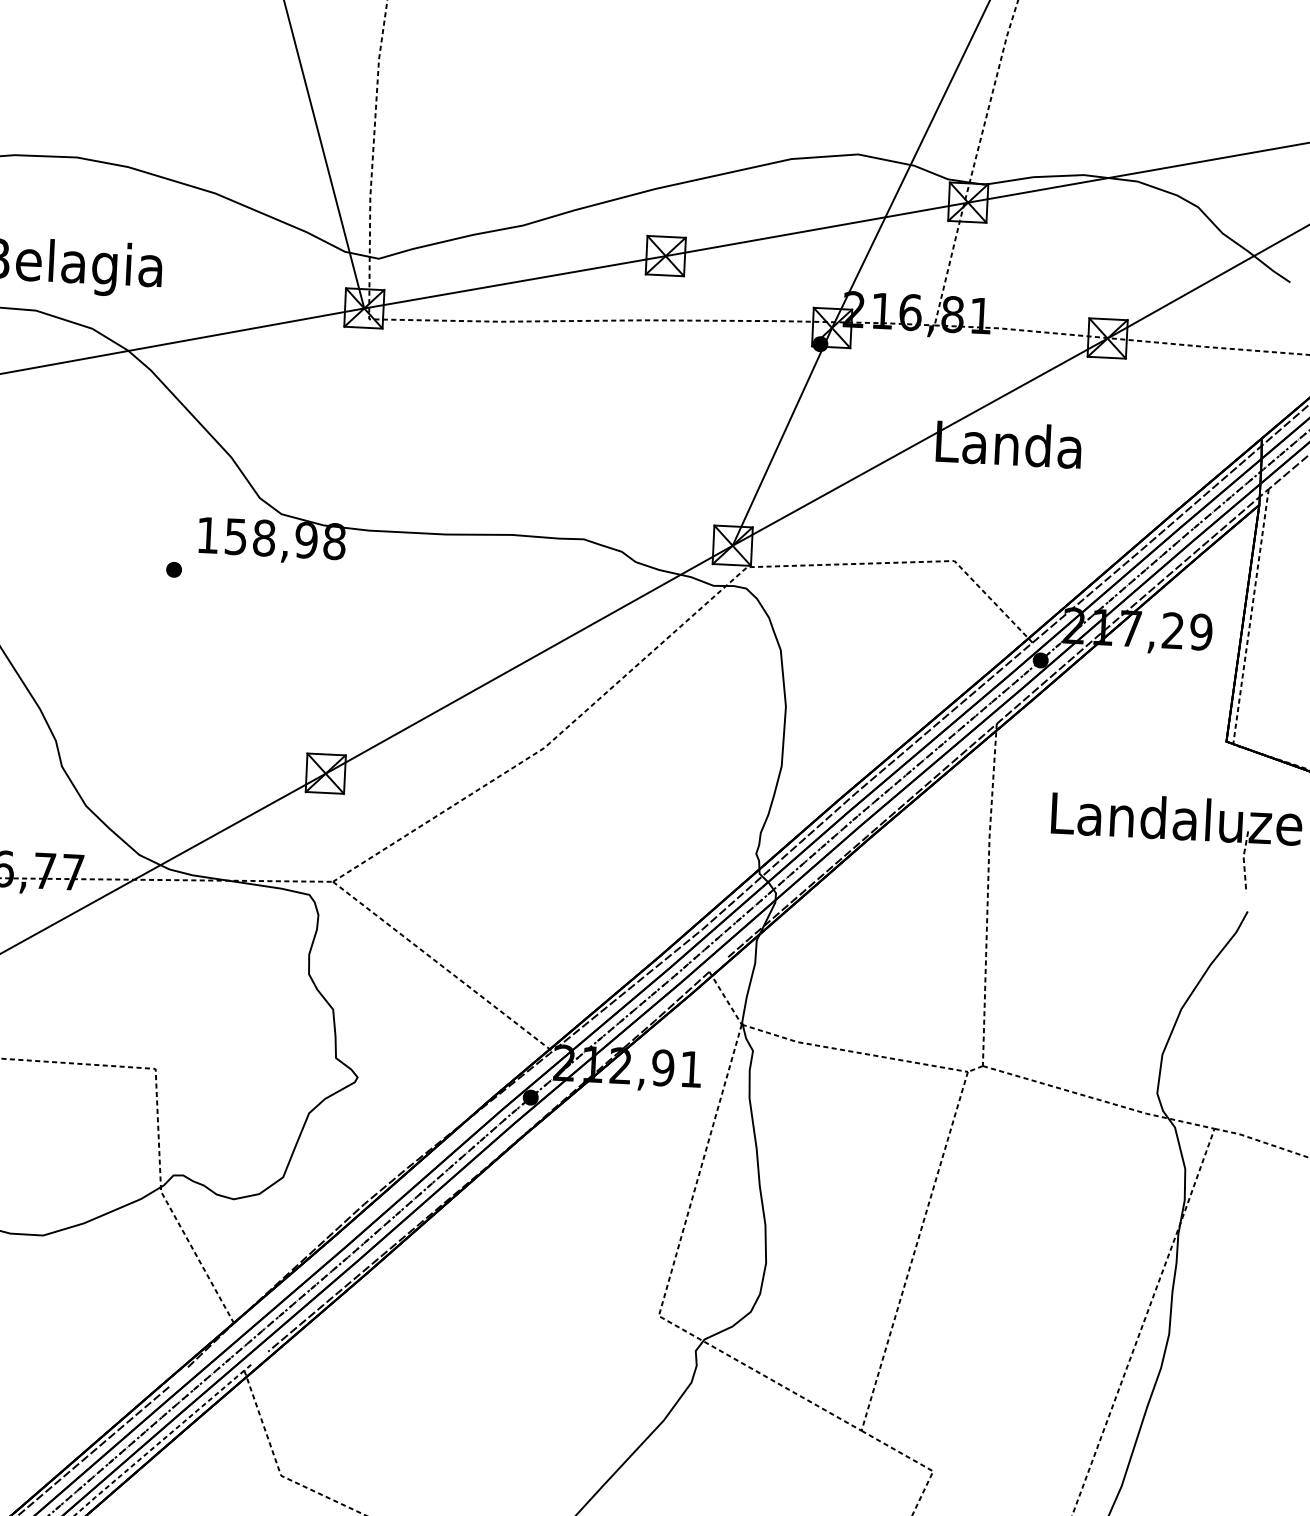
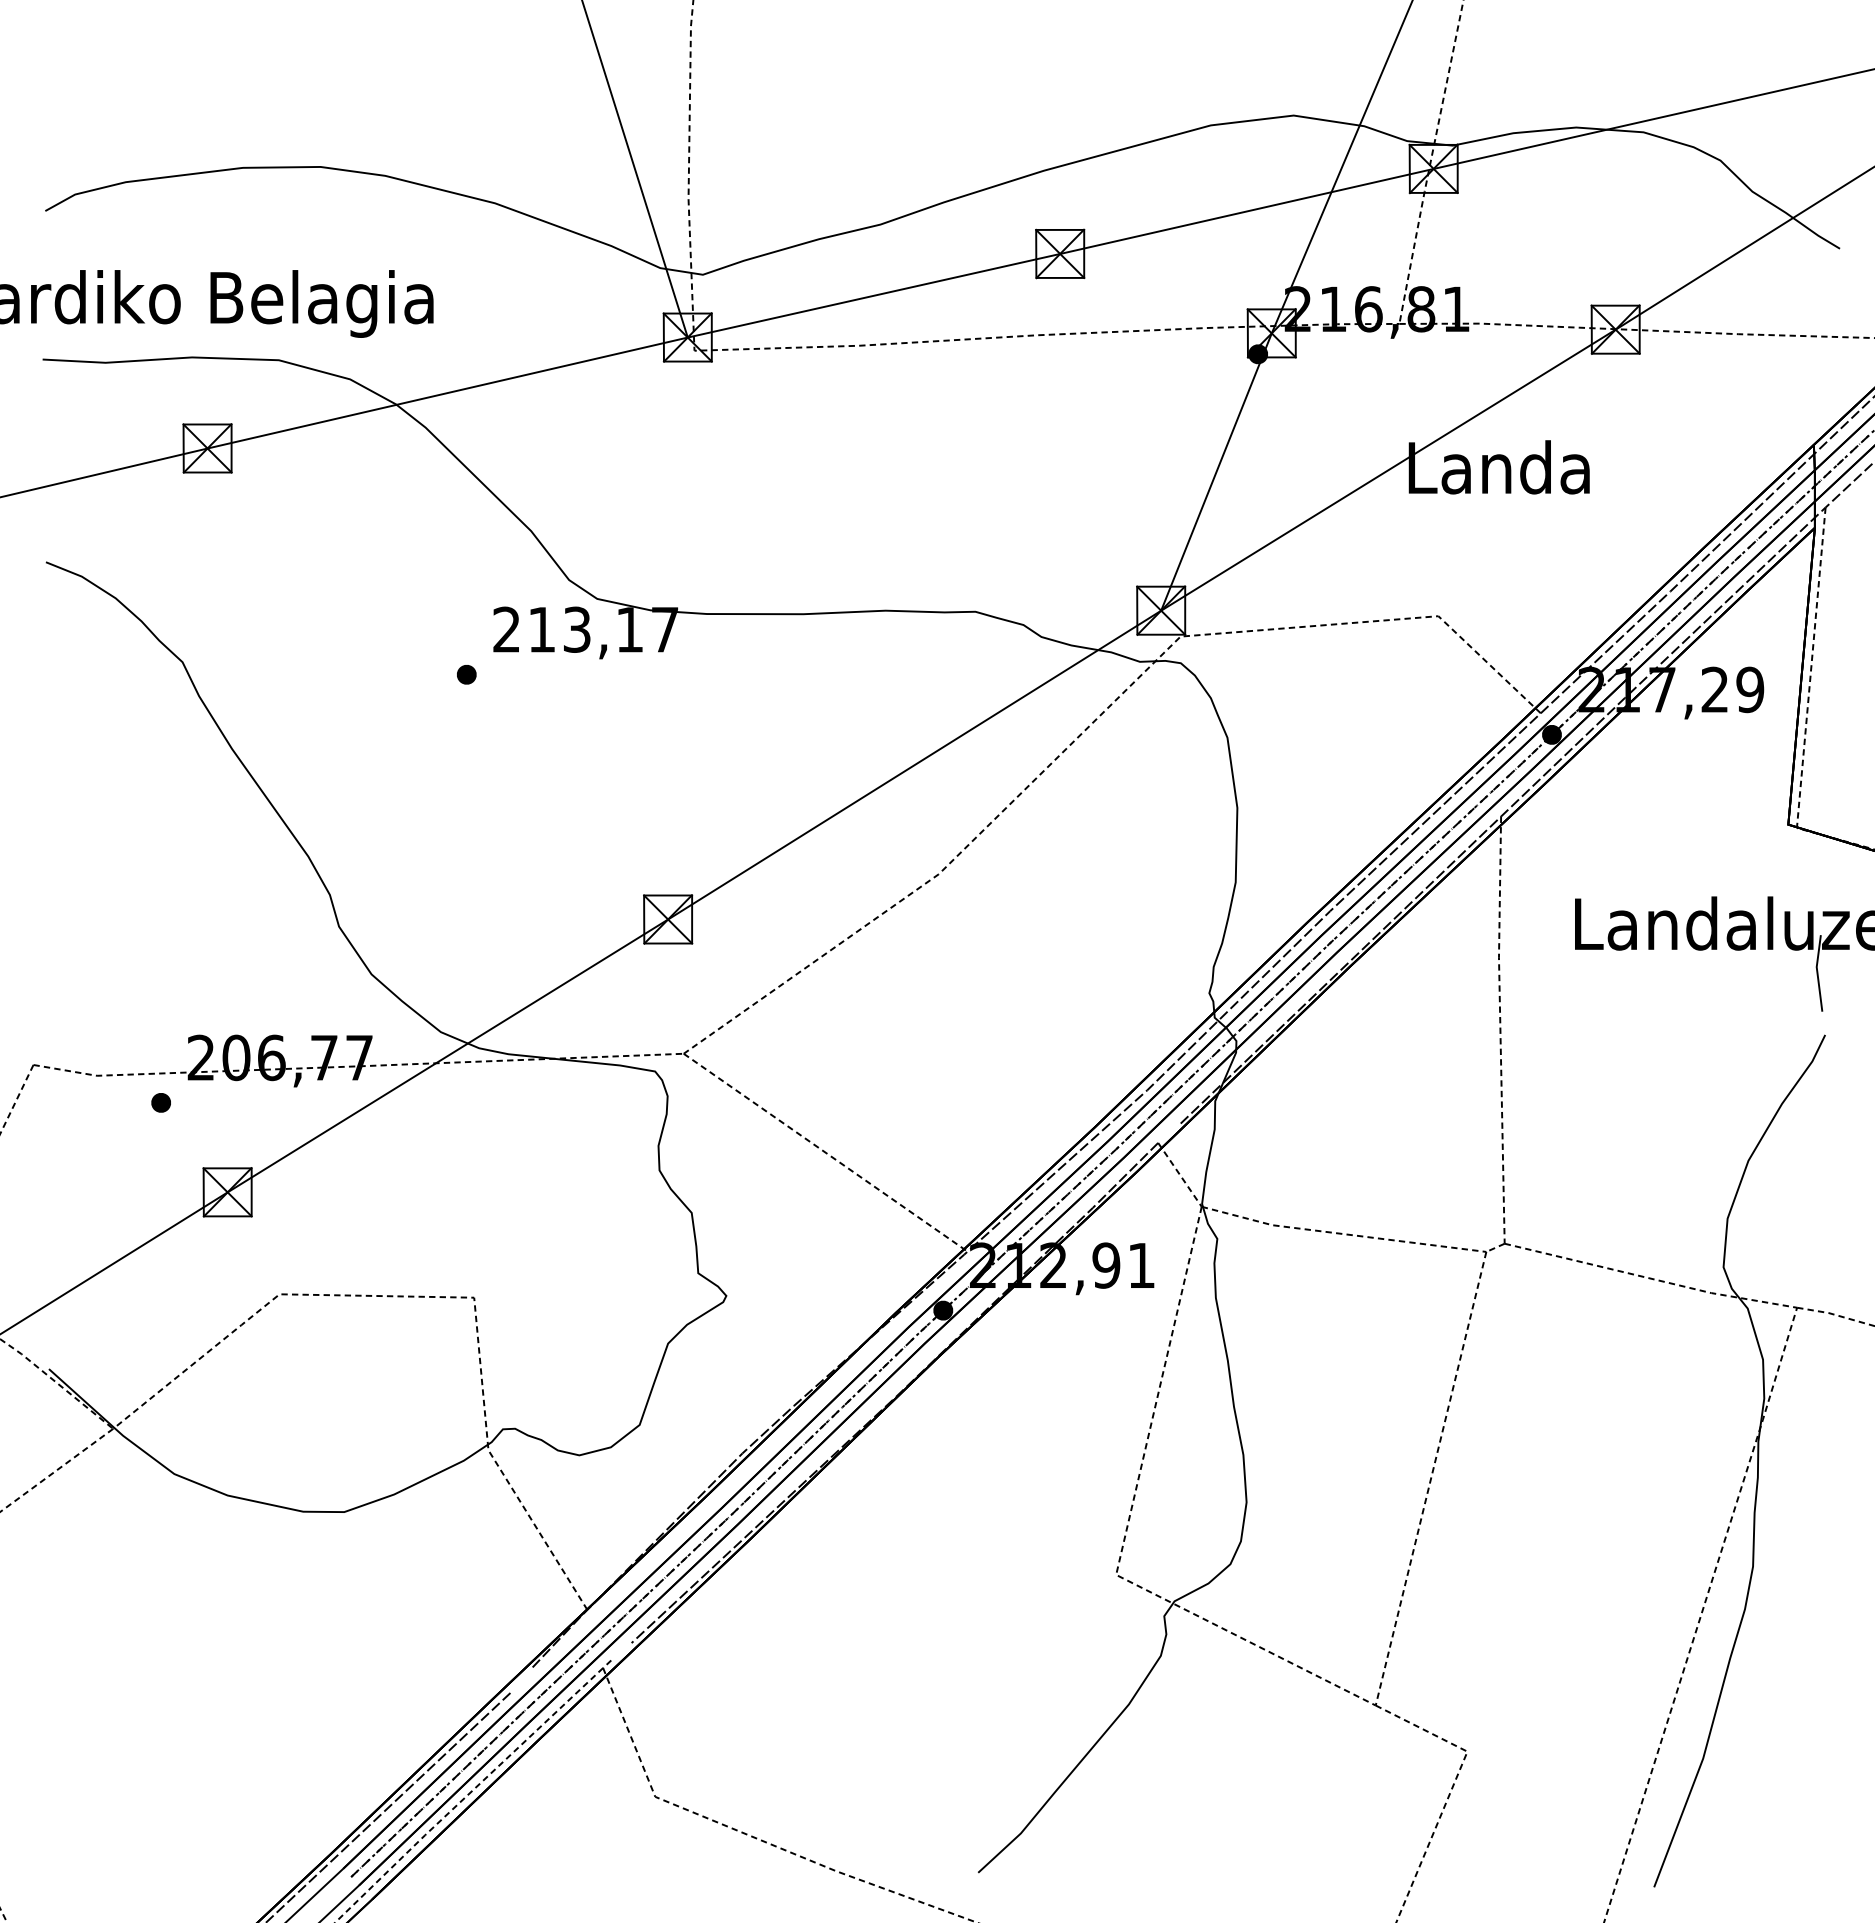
text: (270, 538) -> (585, 629), 158,98 -> 213,17
line: (1243, 861) -> (1817, 973), dashed -> solid

